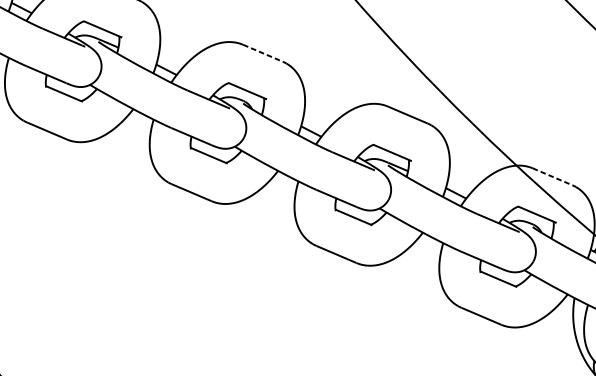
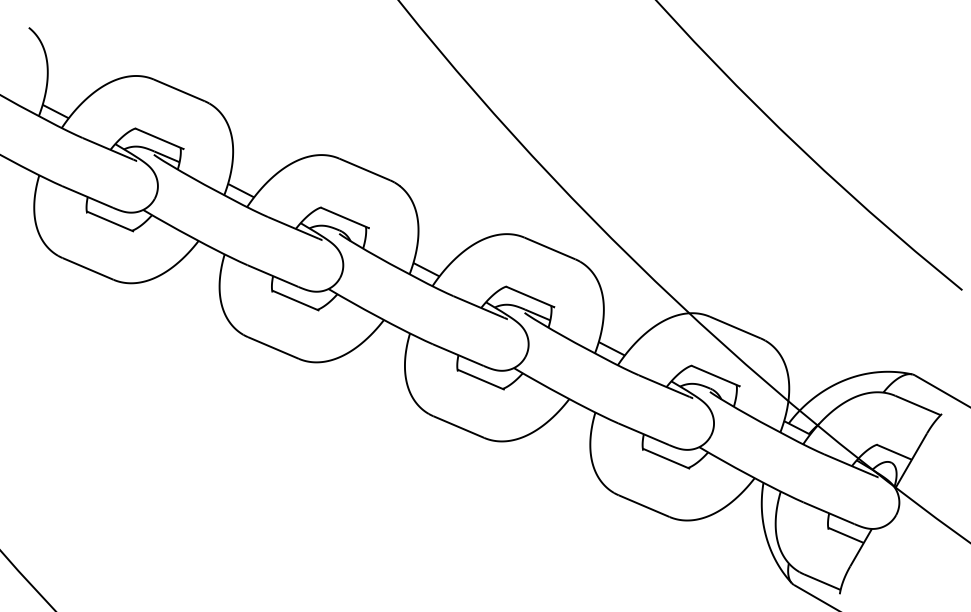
line: (262, 53) -> (364, 169), dashed -> solid
line: (552, 176) -> (735, 327), dashed -> solid

